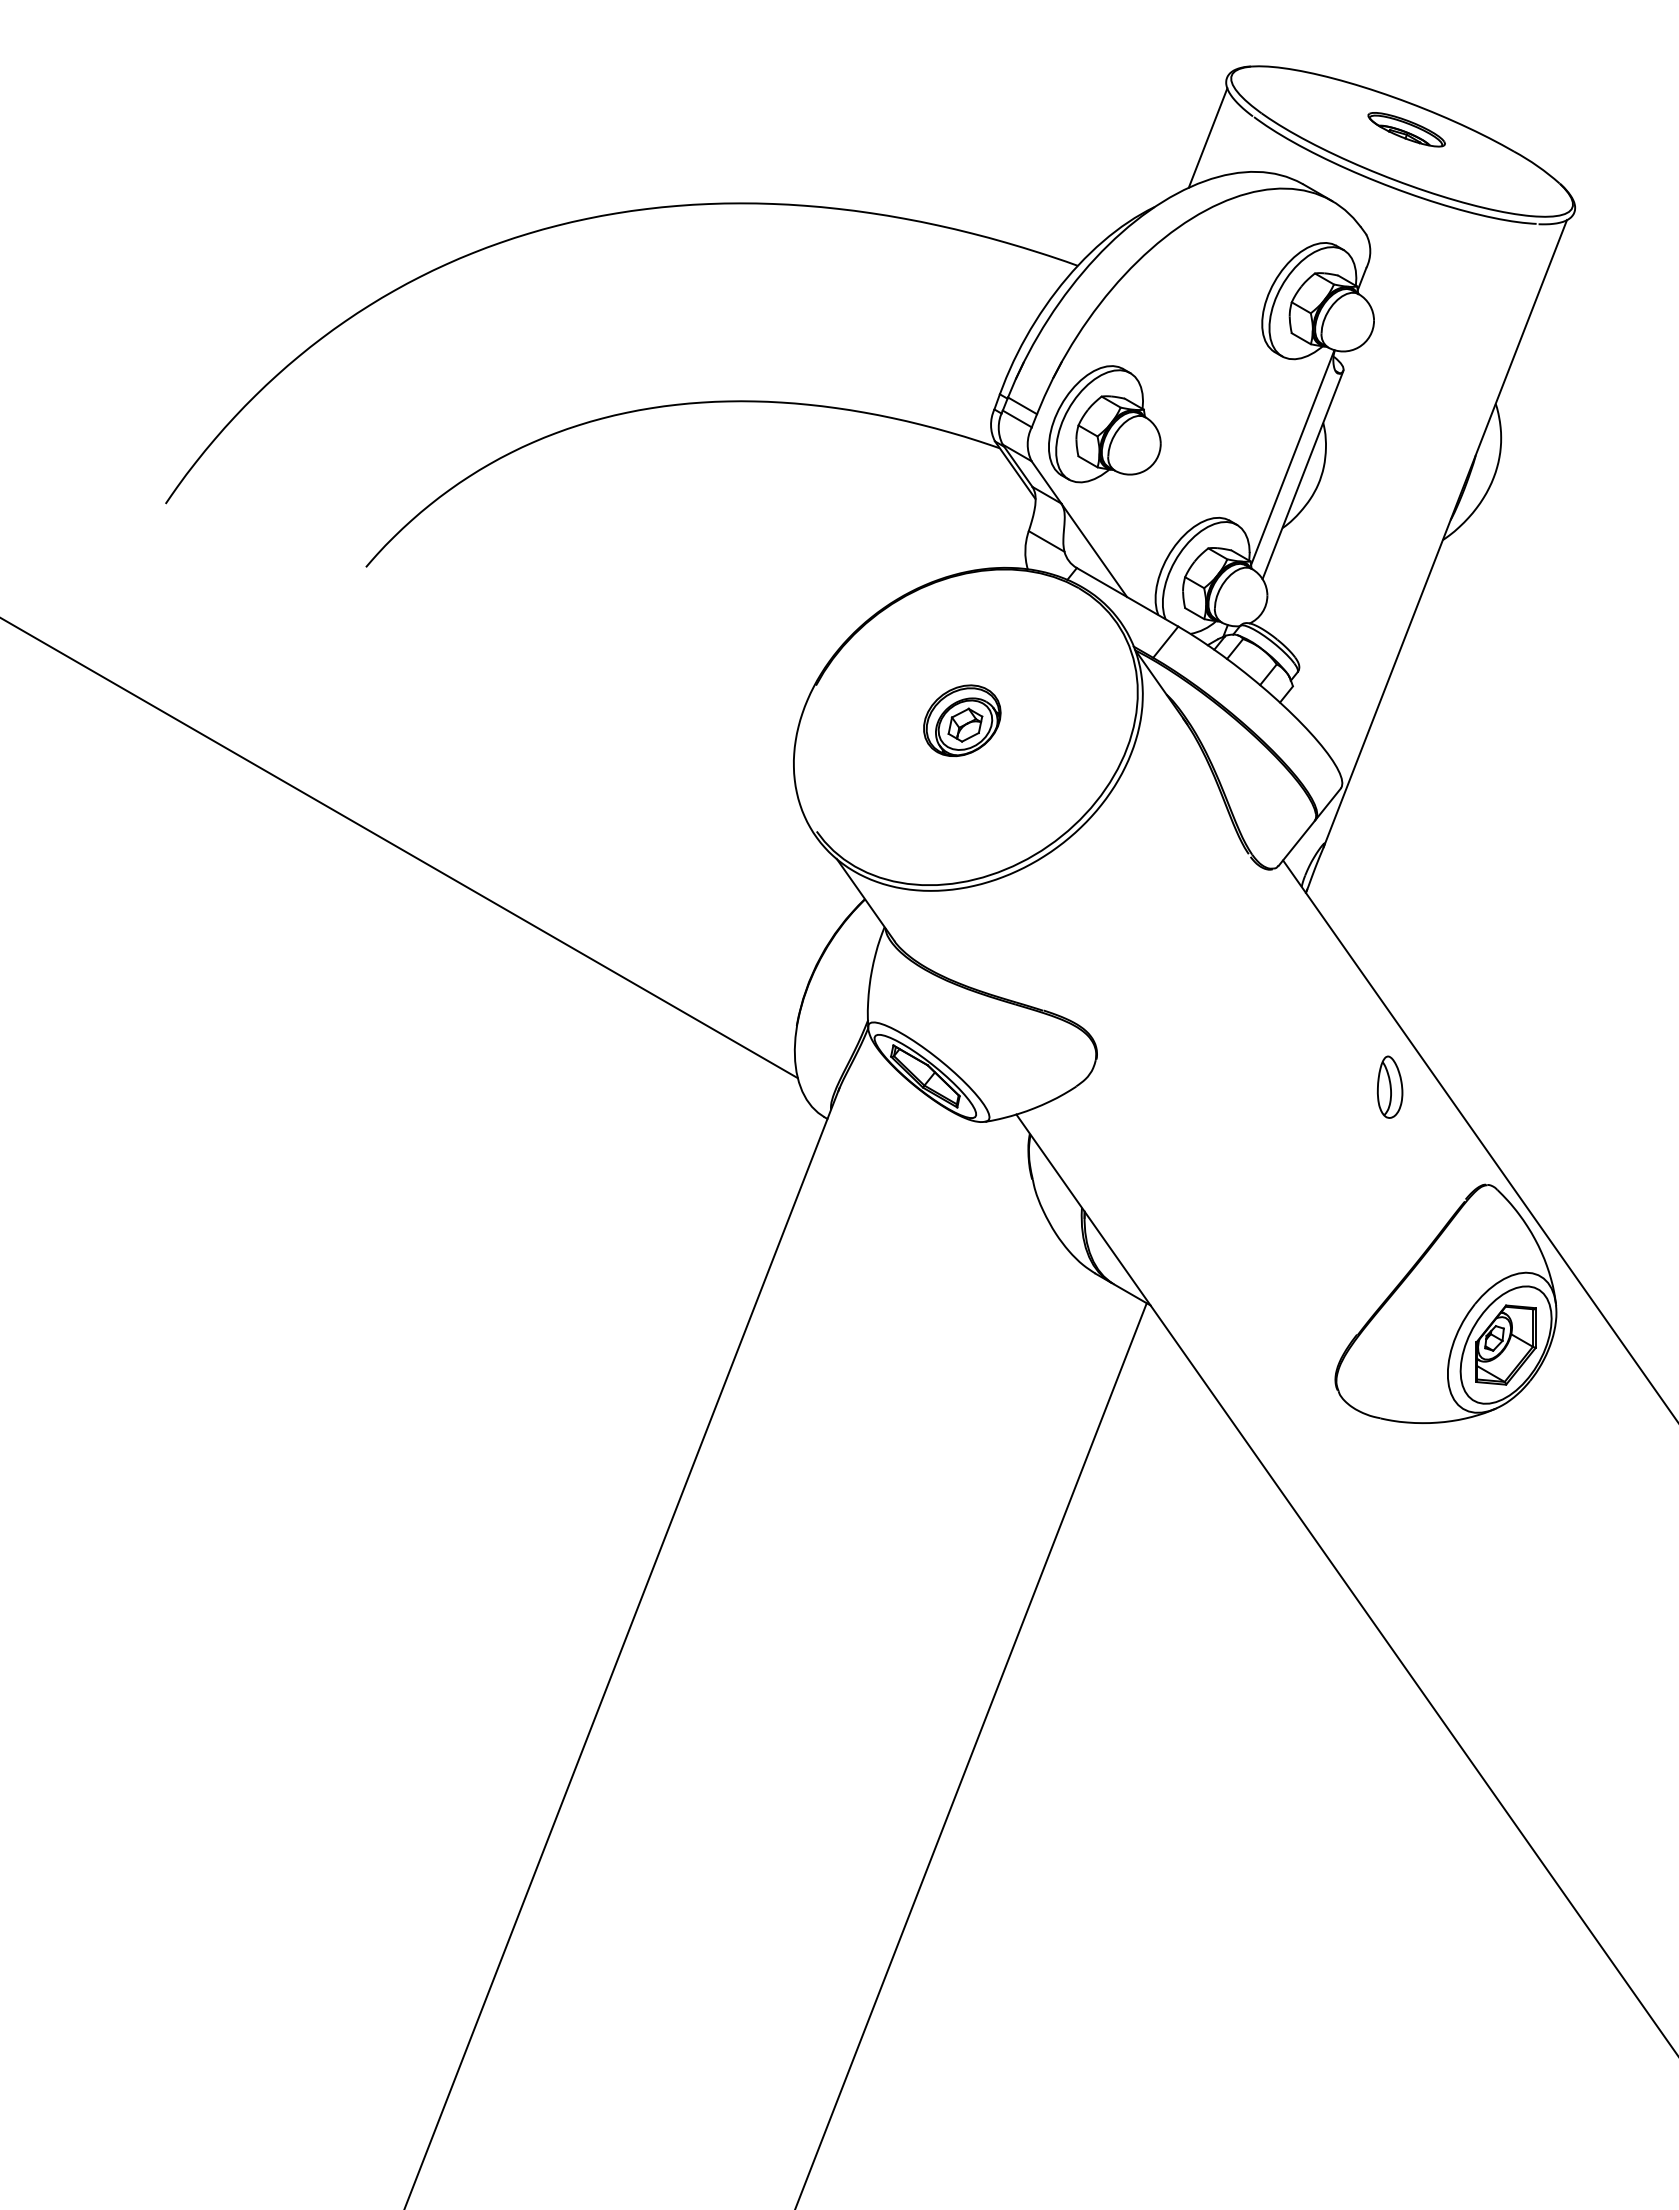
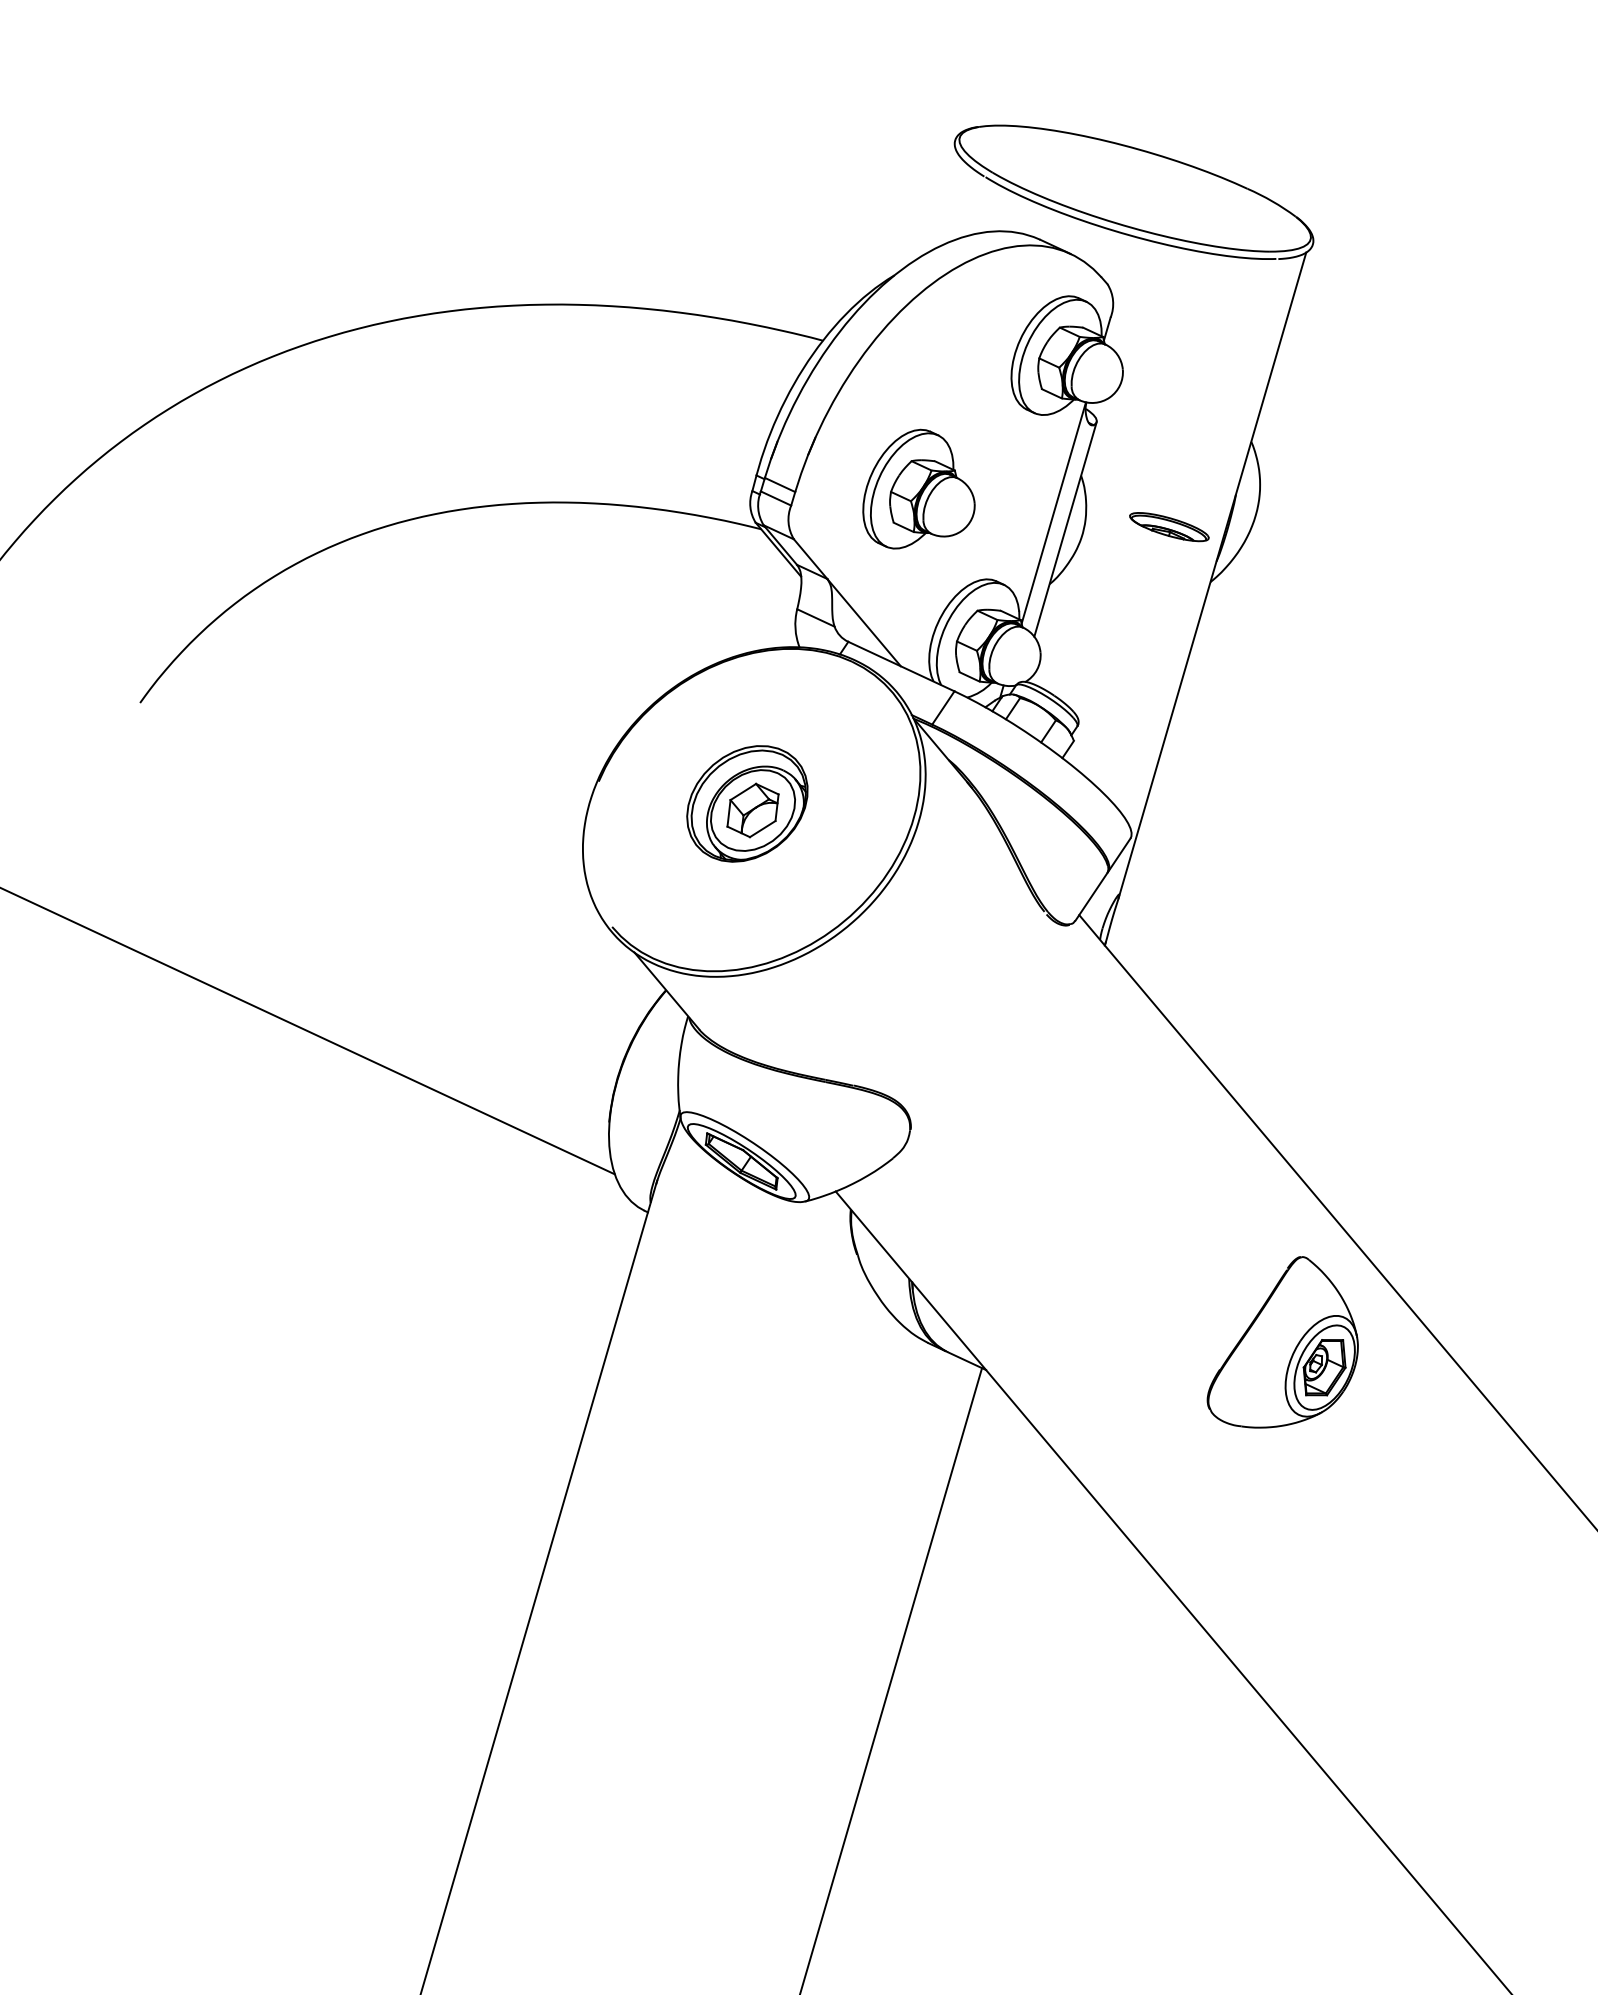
part: (1406, 129) -> (1169, 526), moved
line: (1207, 137) -> (940, 201), removed
part: (1104, 424) -> (916, 488), moved
part: (962, 720) -> (747, 803), size x1.6
part: (1389, 1086) -> (1204, 1131), removed
part: (1445, 1303) -> (1279, 1342), size x0.7

